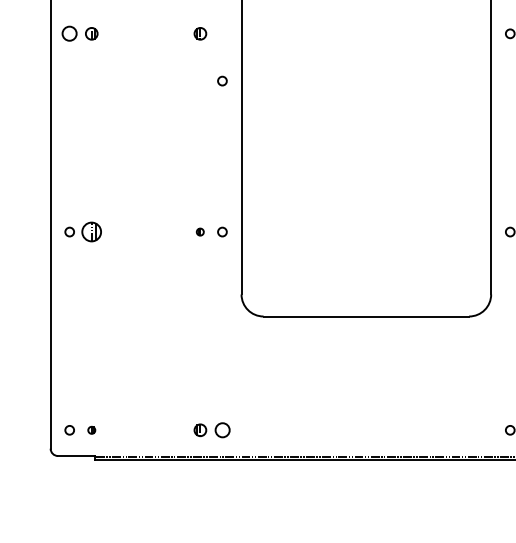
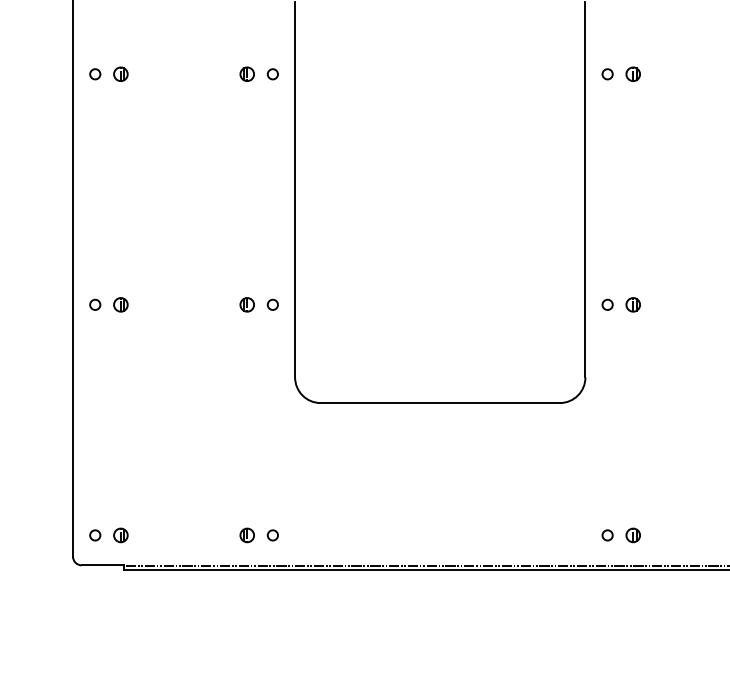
circle: (69, 33) -> (95, 74), size x0.62
circle: (222, 81) -> (272, 74), moved
part: (91, 231) -> (120, 304), size x0.62
part: (199, 231) -> (246, 304), size x1.67
part: (91, 430) -> (120, 535), size x1.67
circle: (222, 430) -> (272, 535), size x0.62

